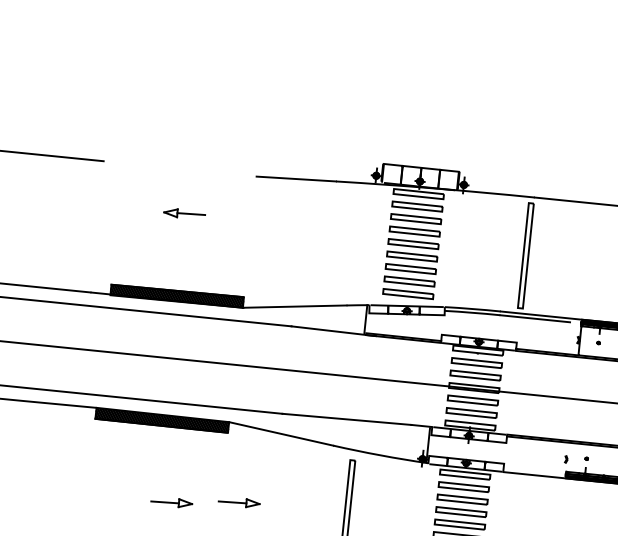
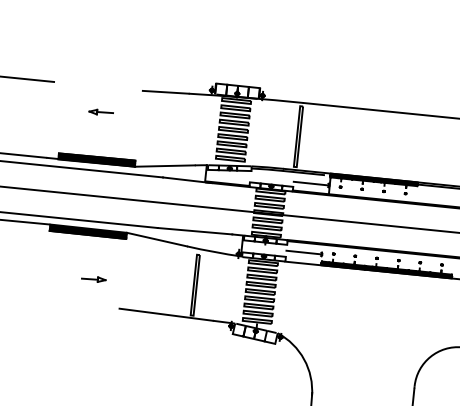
line: (548, 336) -> (311, 183), added
line: (534, 456) -> (303, 252), added
part: (238, 502) -> (132, 279), removed

